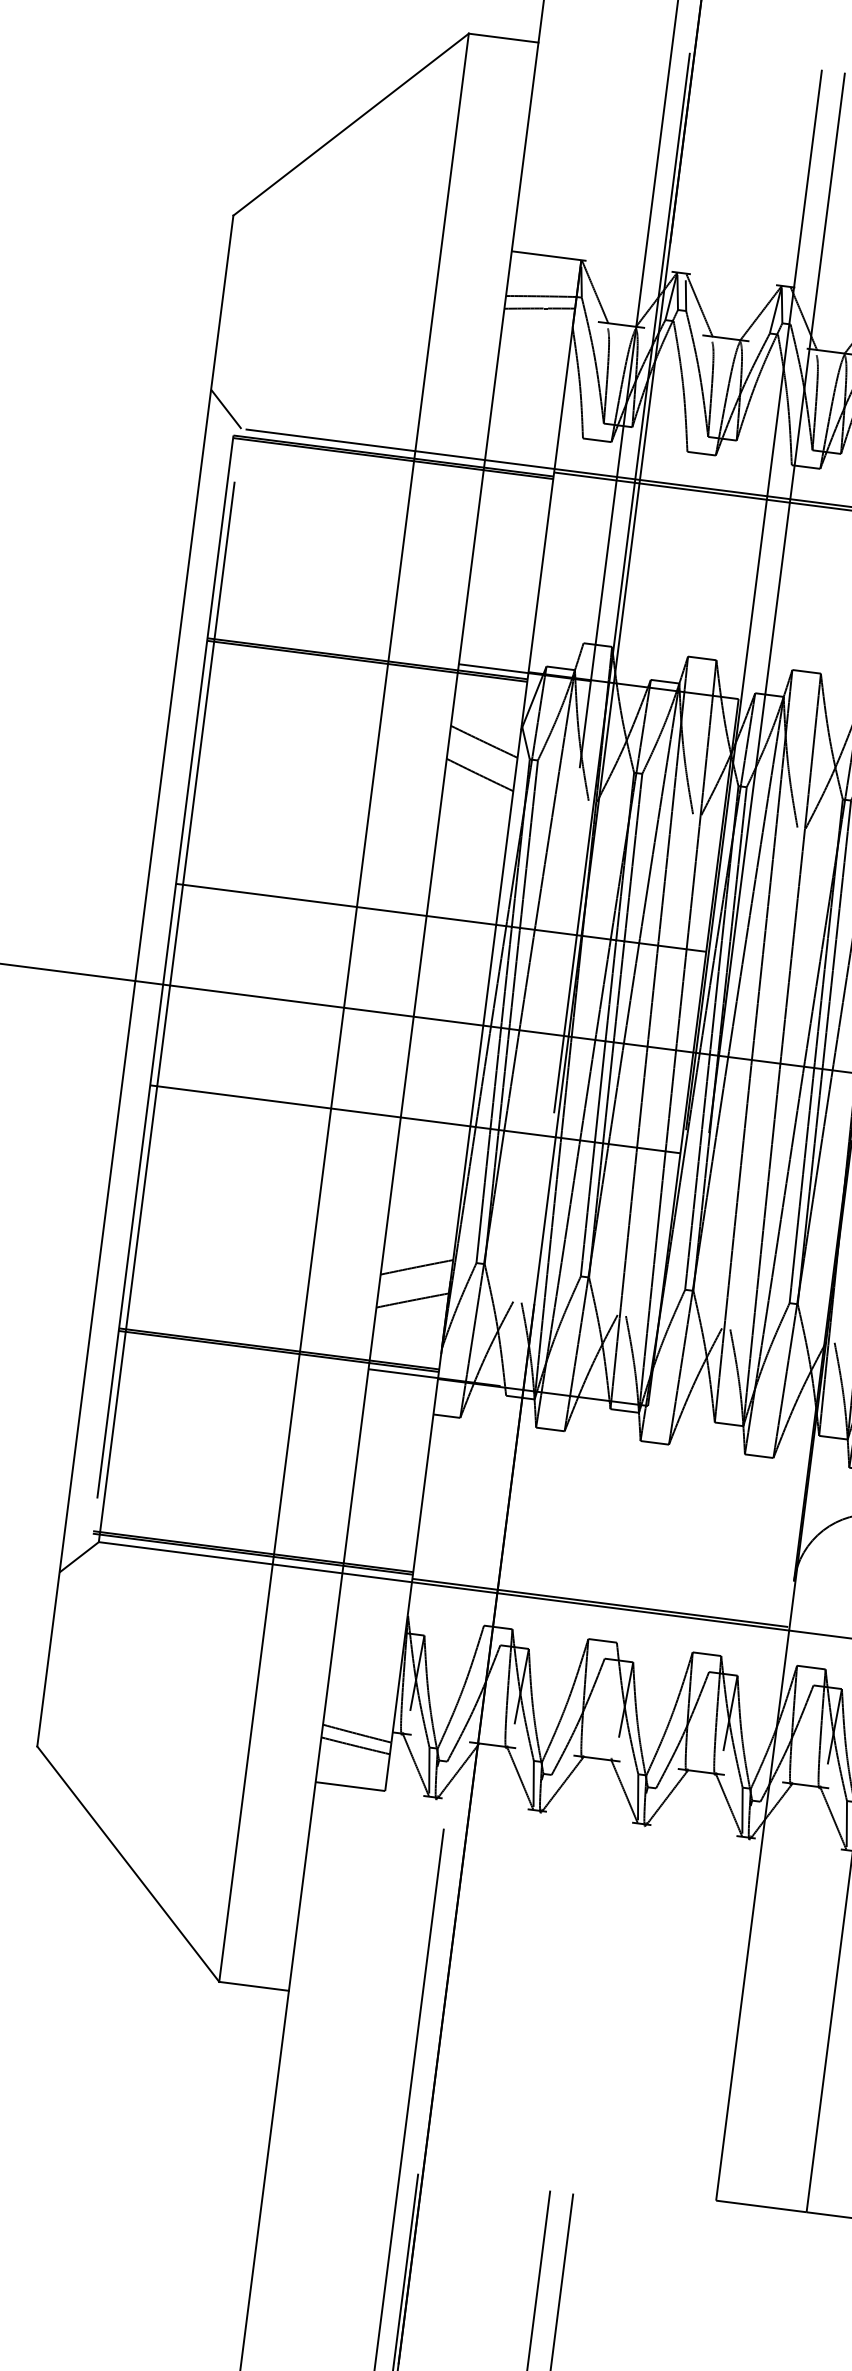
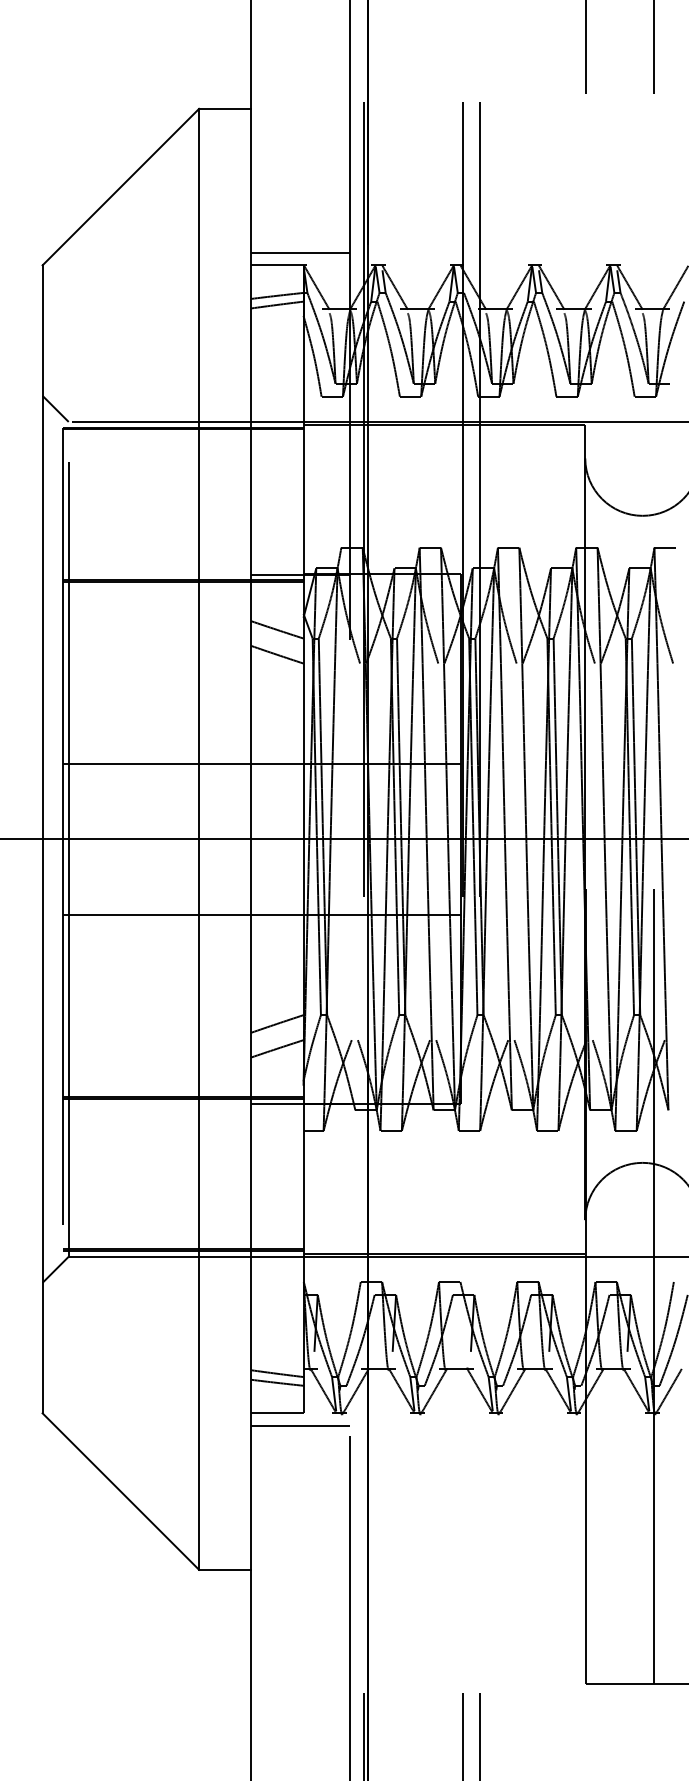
line: (579, 242) -> (300, 252), added
line: (379, 1806) -> (300, 1425), added

